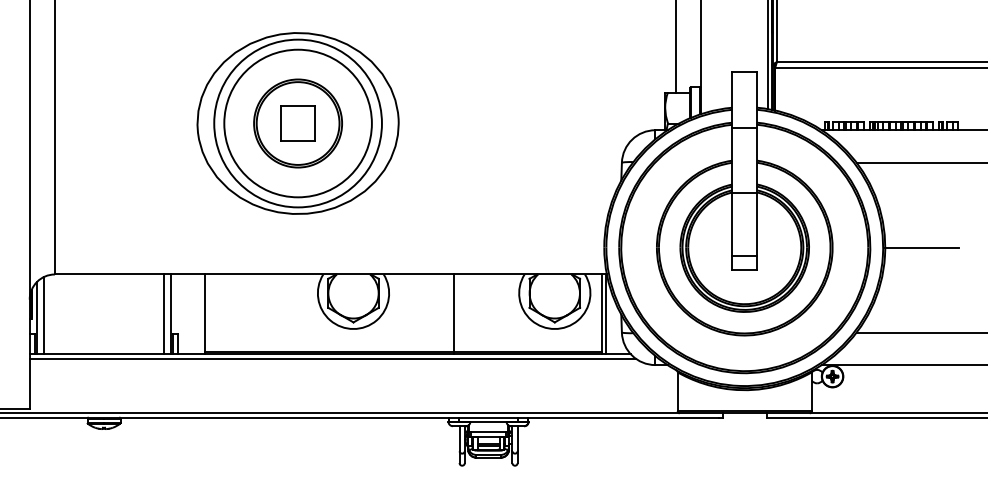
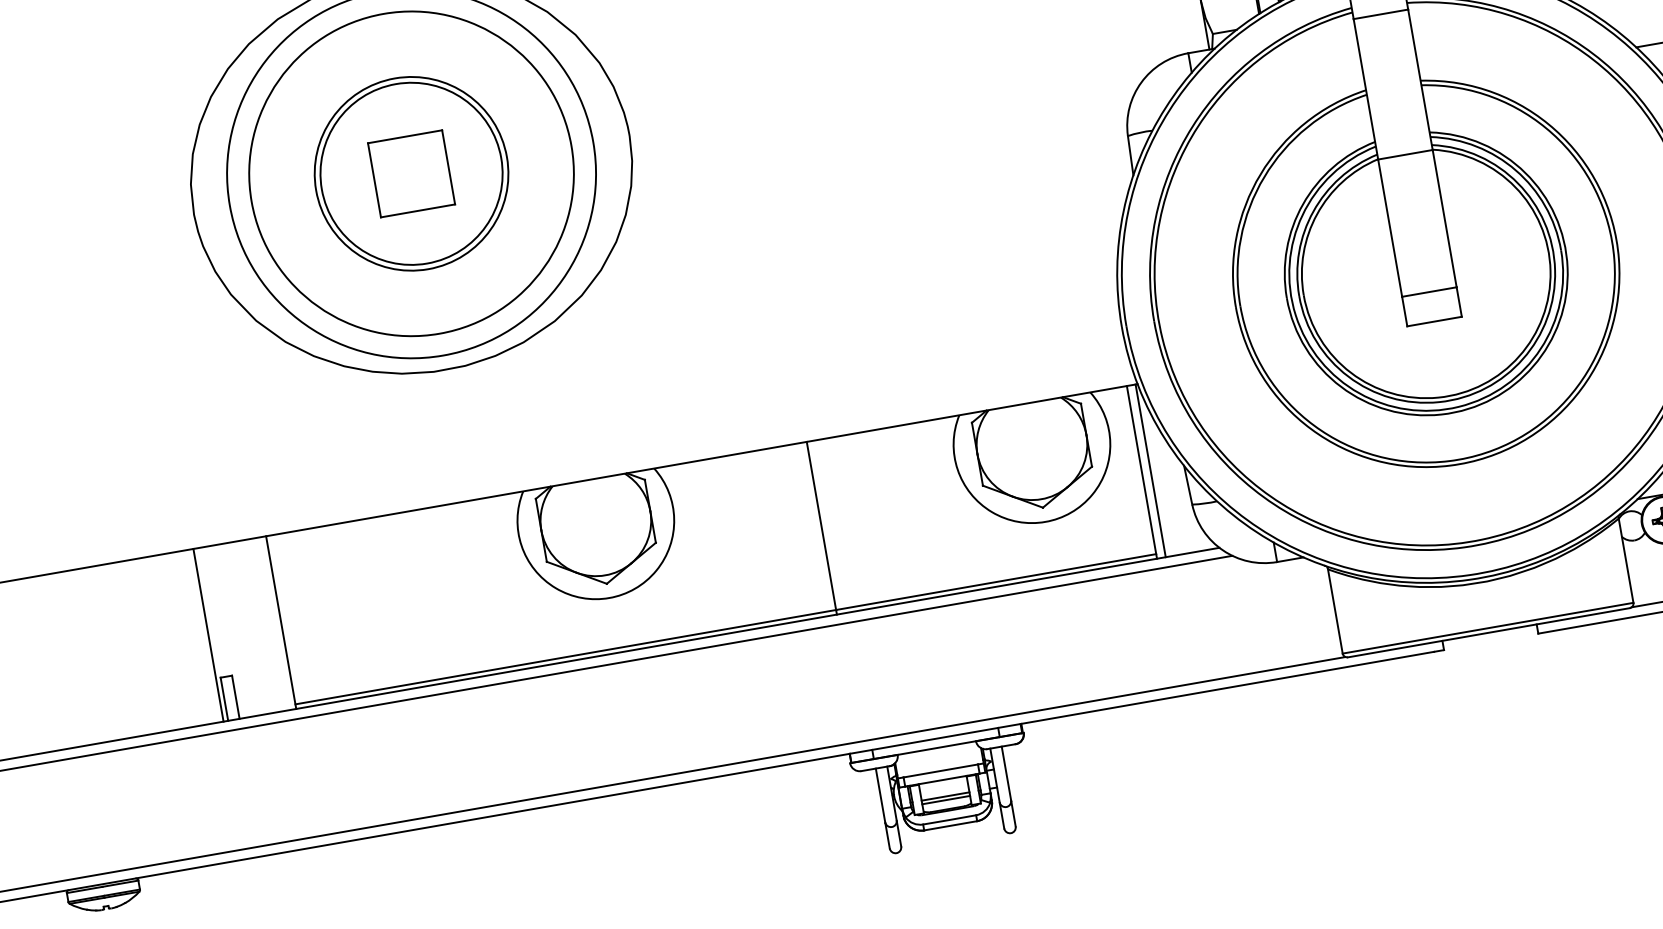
line: (164, 314) -> (194, 638), removed

